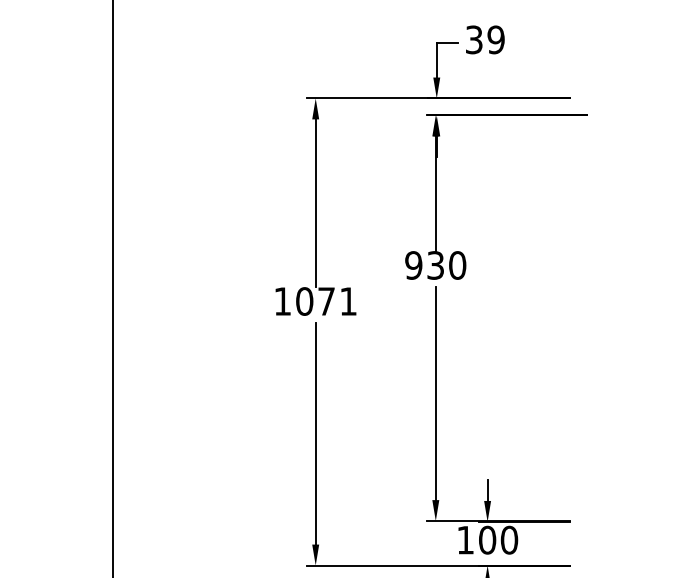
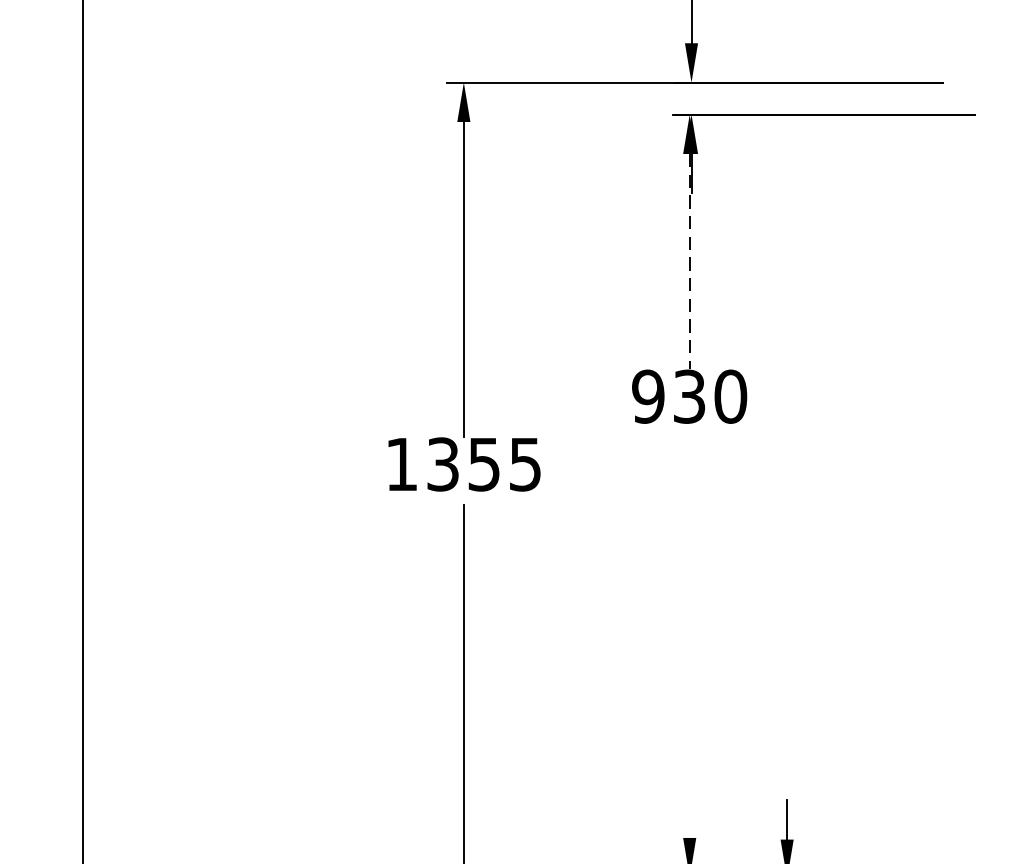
line: (435, 194) -> (689, 263), solid -> dashed
text: (326, 301) -> (484, 464), 1071 -> 1355
line: (435, 393) -> (689, 637), removed

